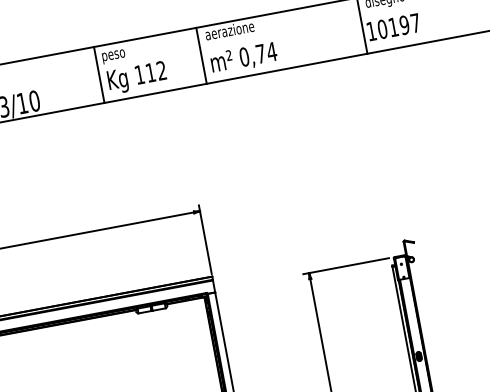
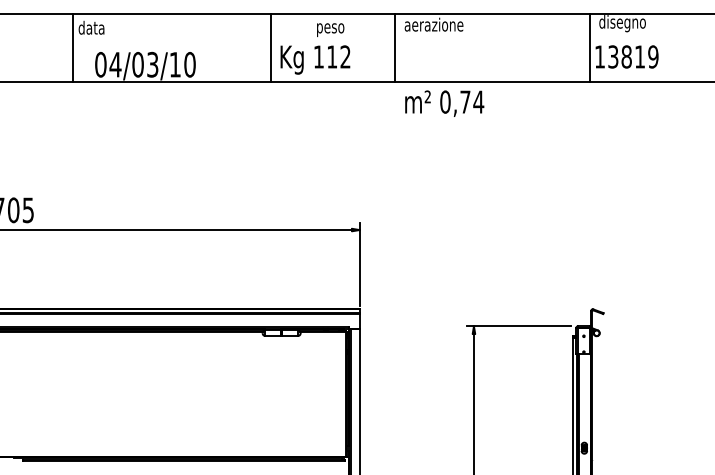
text: (399, 25) -> (633, 56), 10197 -> 13819
text: (113, 56) -> (330, 29), moved
text: (243, 58) -> (444, 103), moved

